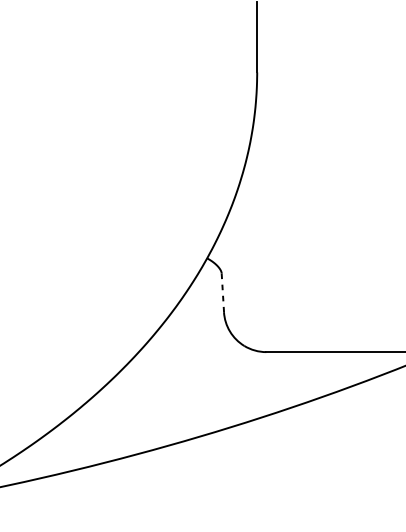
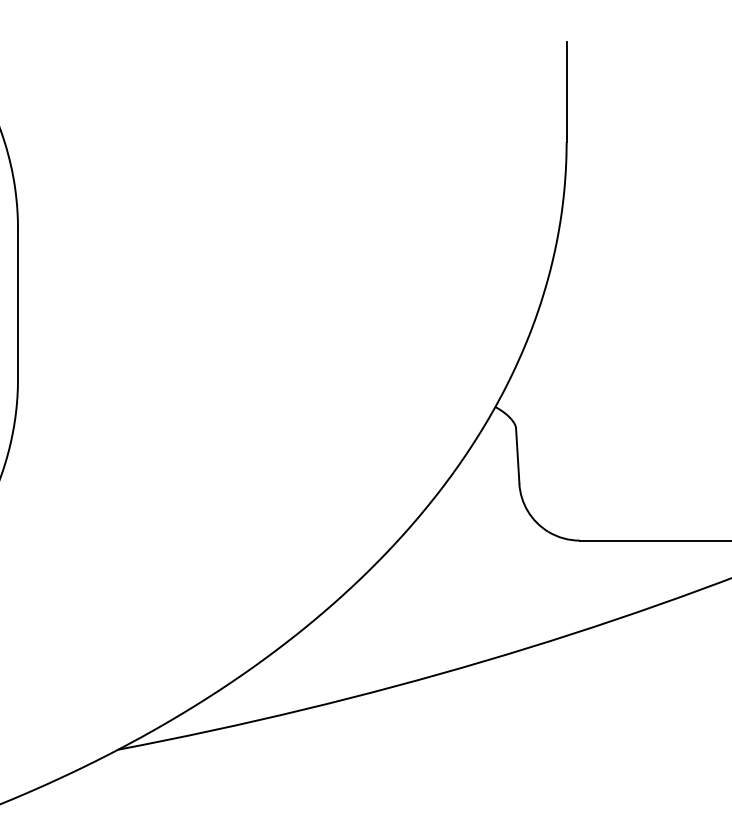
line: (222, 293) -> (517, 456), dashed -> solid

